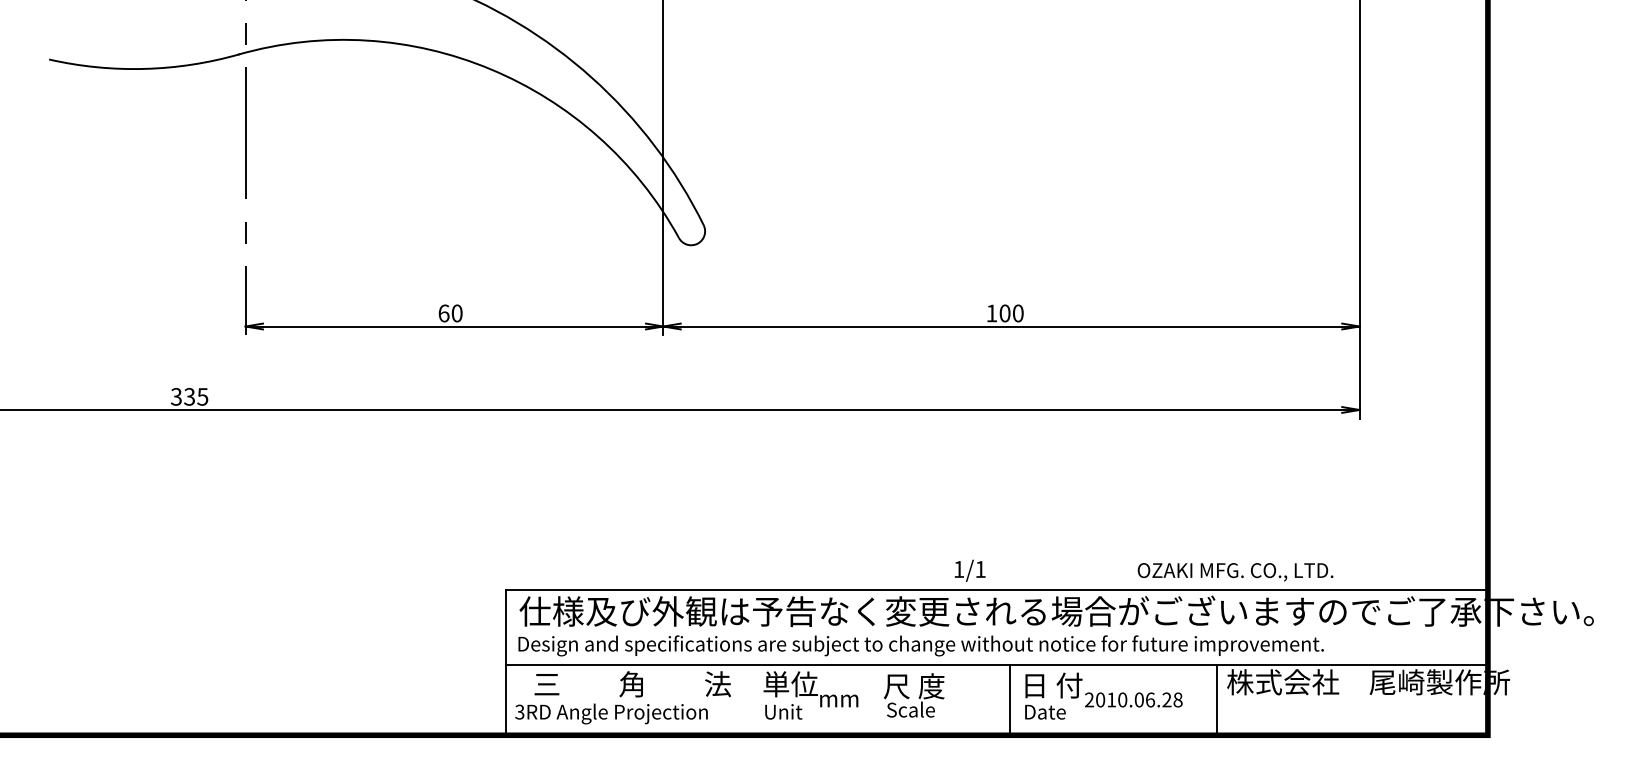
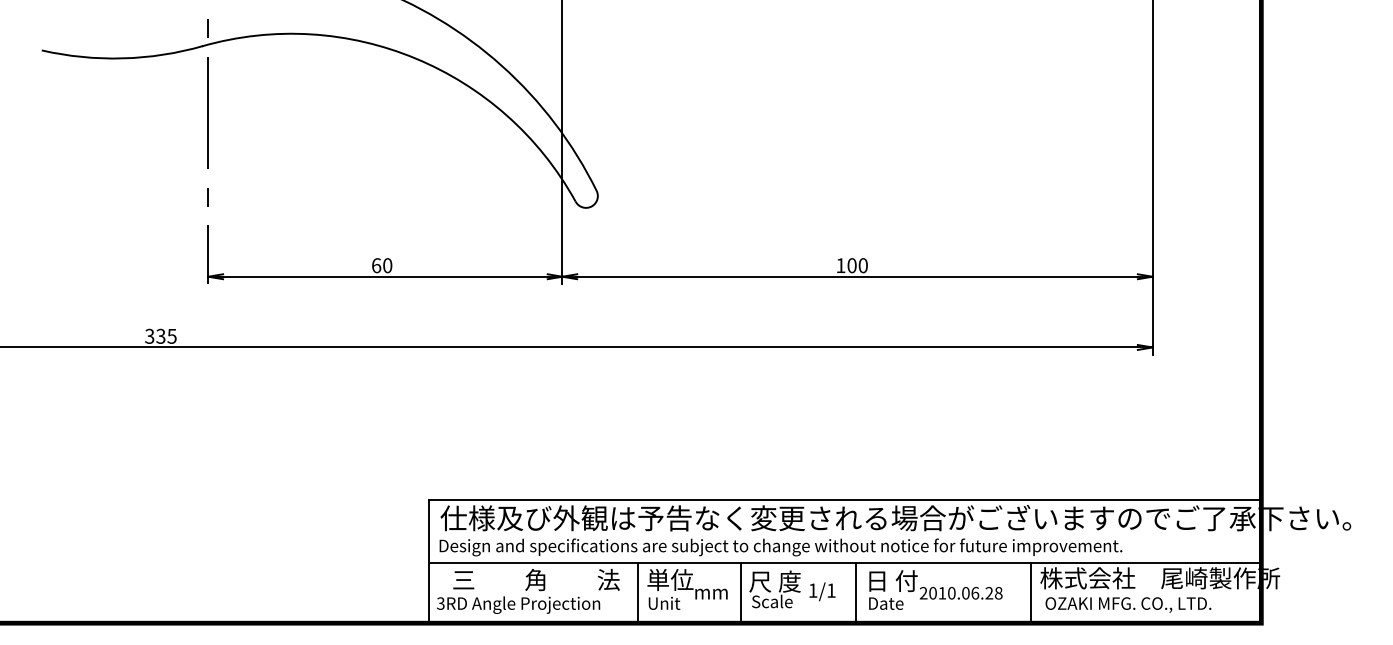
text: (970, 570) -> (822, 591), moved
text: (1235, 571) -> (1128, 604), moved
line: (751, 697) -> (637, 591), added
line: (873, 697) -> (740, 591), added

